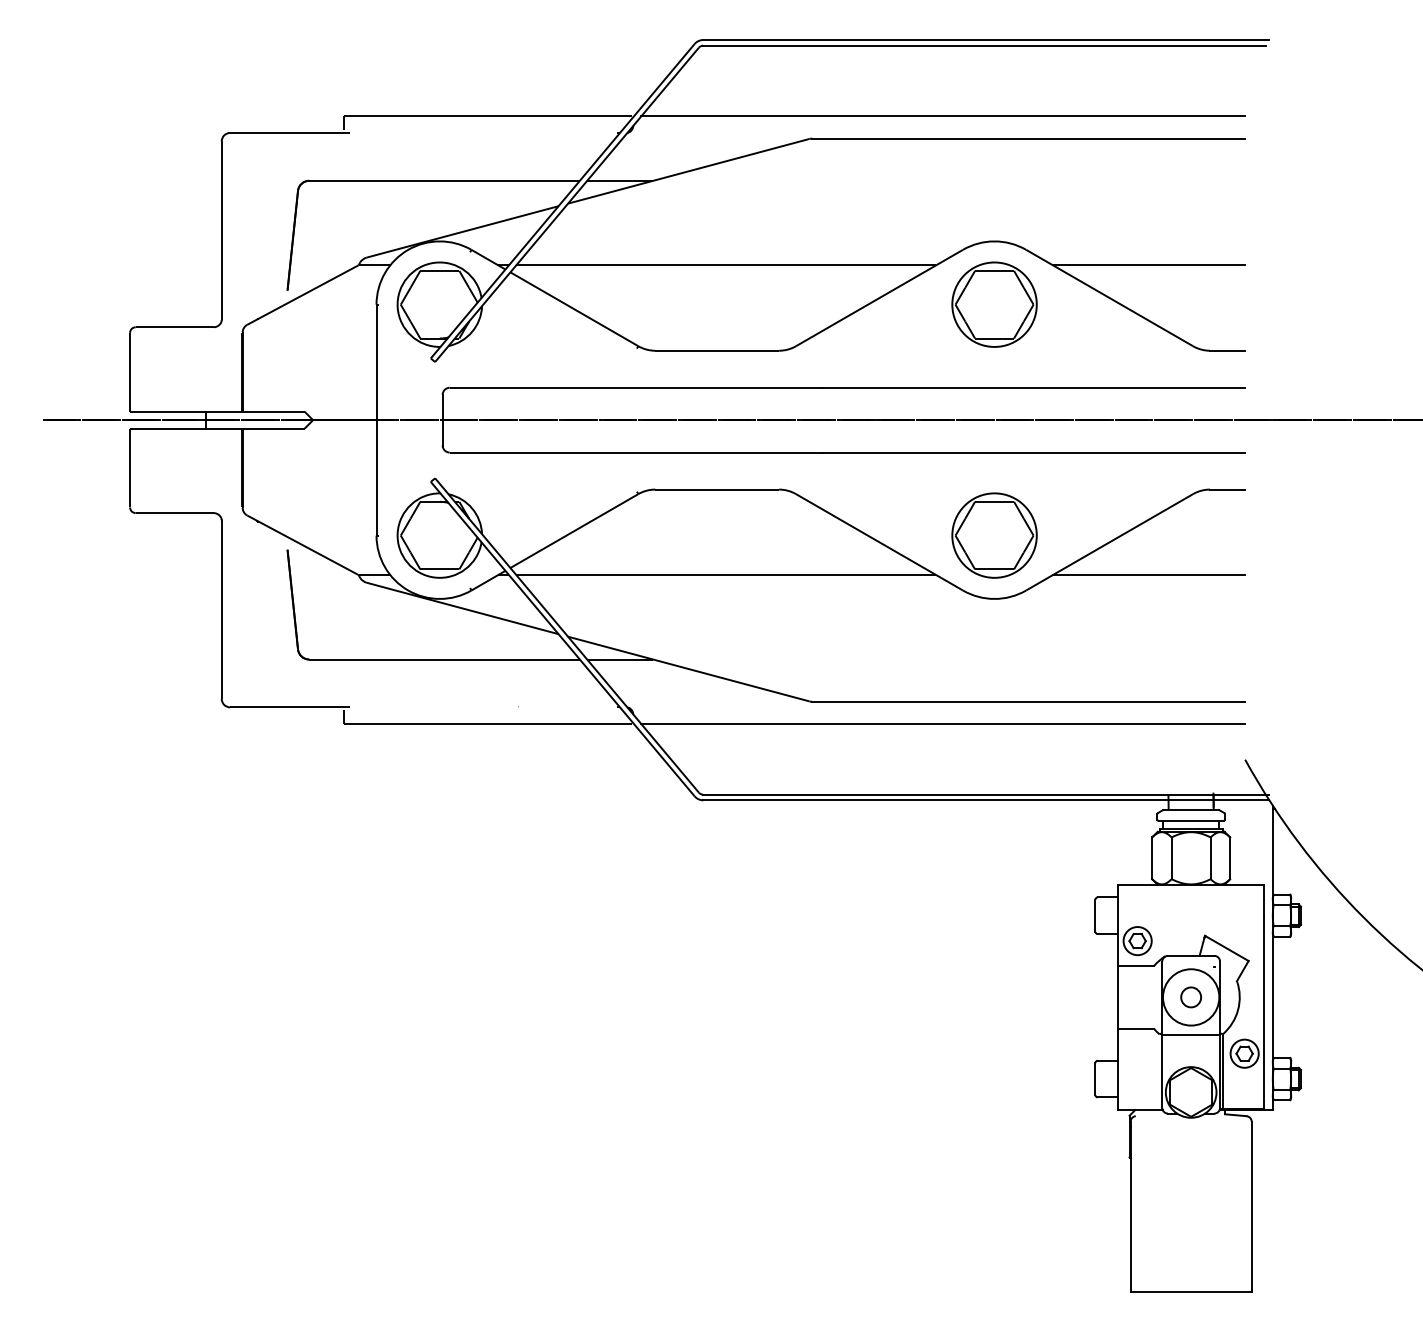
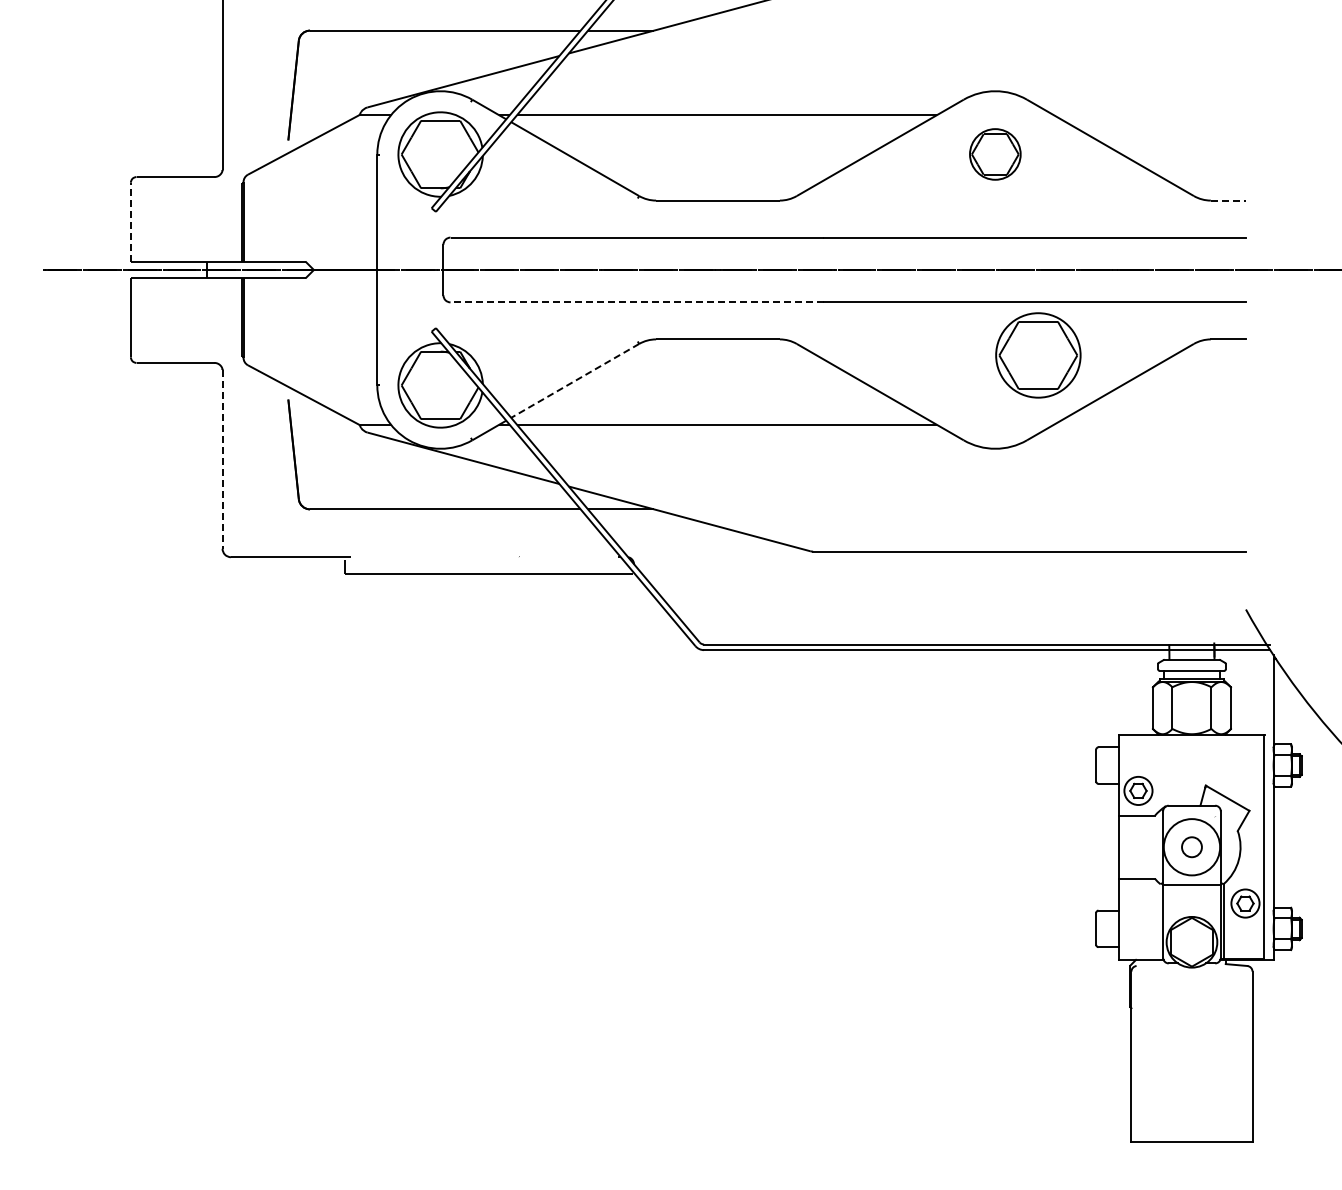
line: (1148, 265) -> (1149, 115), removed
part: (994, 304) -> (995, 154), size x0.6
line: (1227, 350) -> (1228, 200), solid -> dashed
line: (130, 371) -> (131, 221), solid -> dashed
line: (636, 452) -> (637, 302), solid -> dashed
line: (574, 531) -> (575, 381), solid -> dashed
part: (994, 535) -> (1038, 355), moved
line: (1148, 575) -> (1149, 425), removed
line: (221, 610) -> (222, 460), solid -> dashed
line: (943, 724) -> (944, 574), removed

